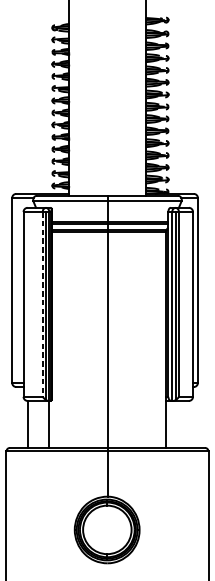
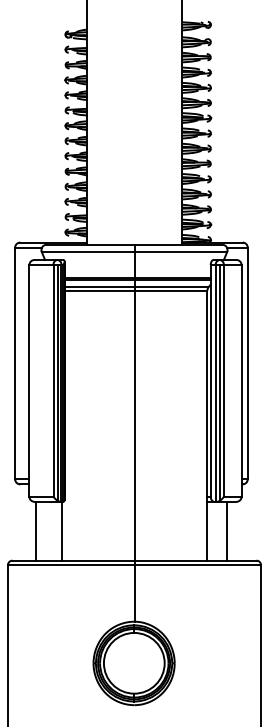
line: (42, 304) -> (53, 380), dashed -> solid
line: (181, 423) -> (227, 530), added

